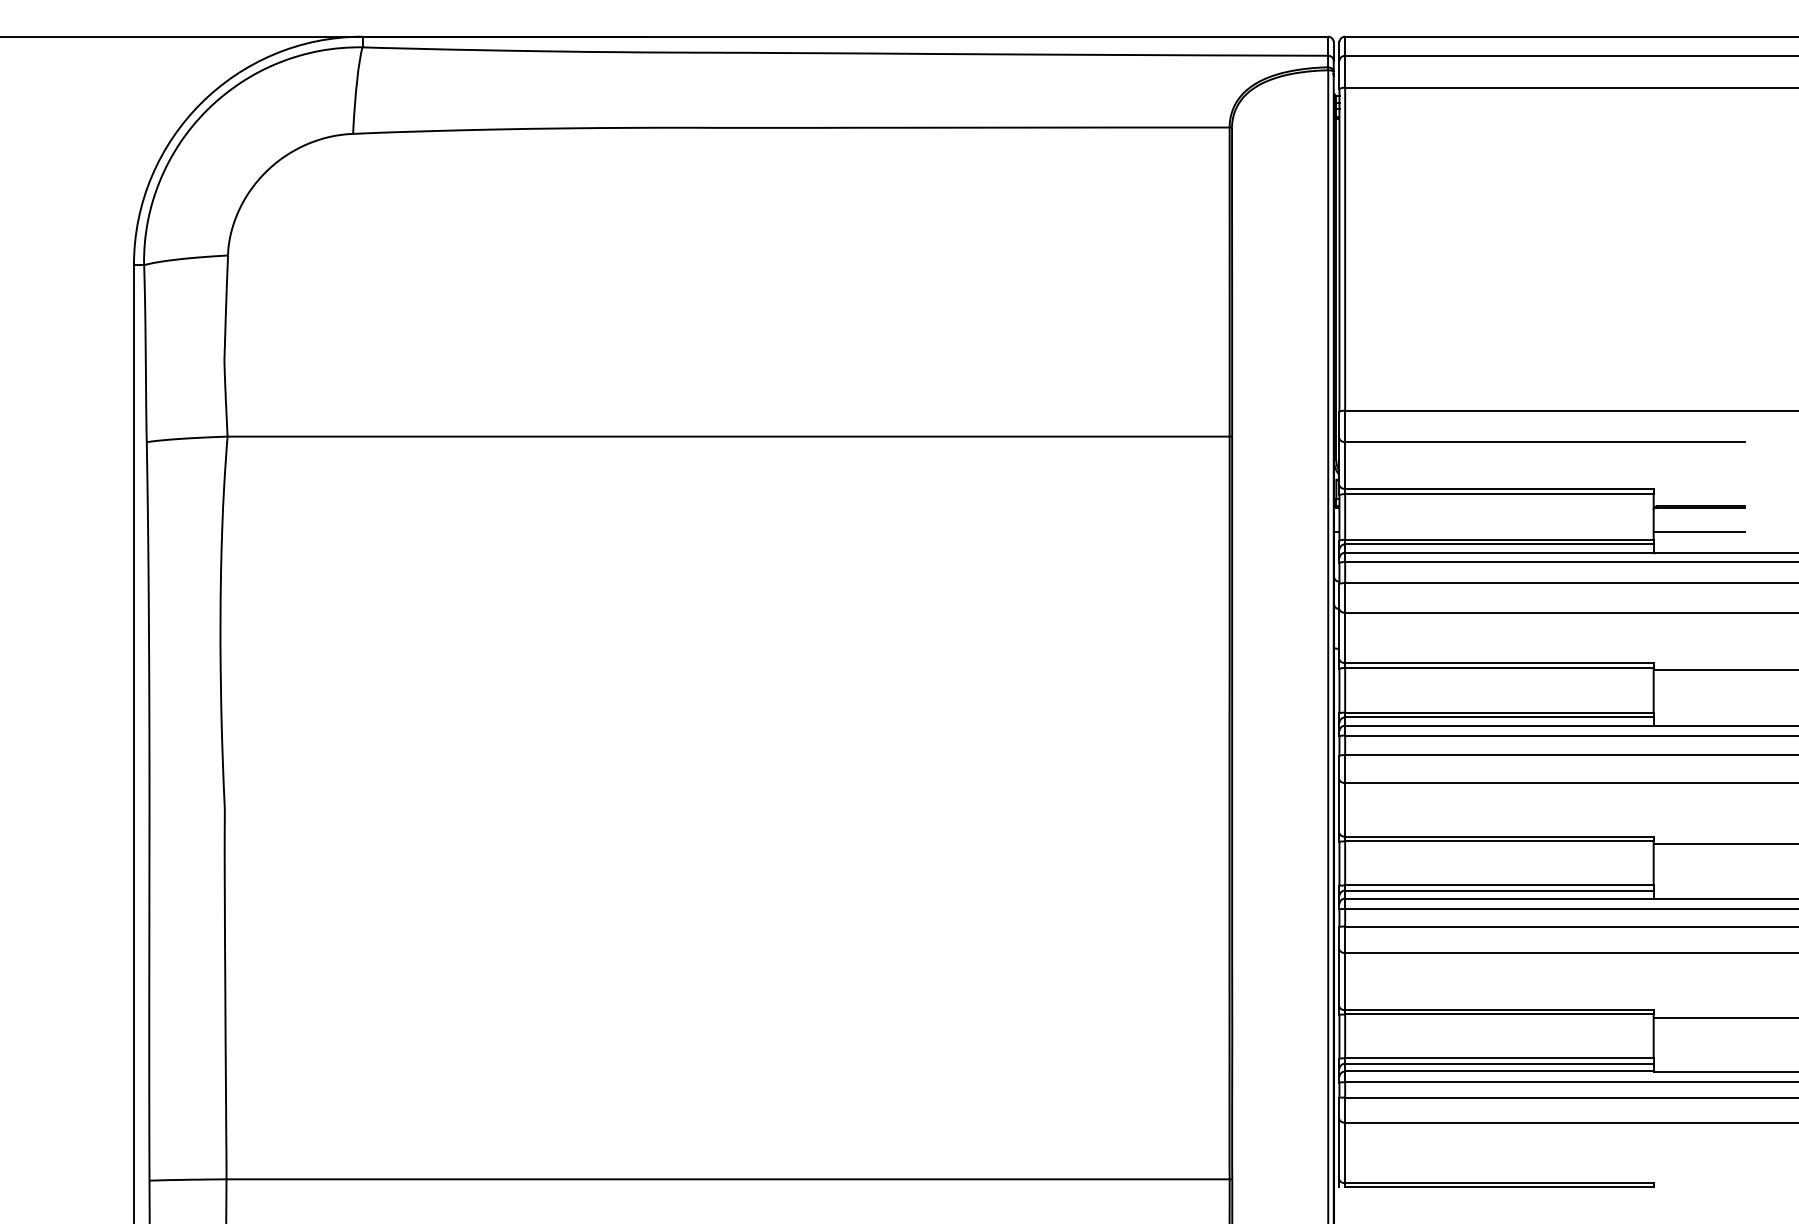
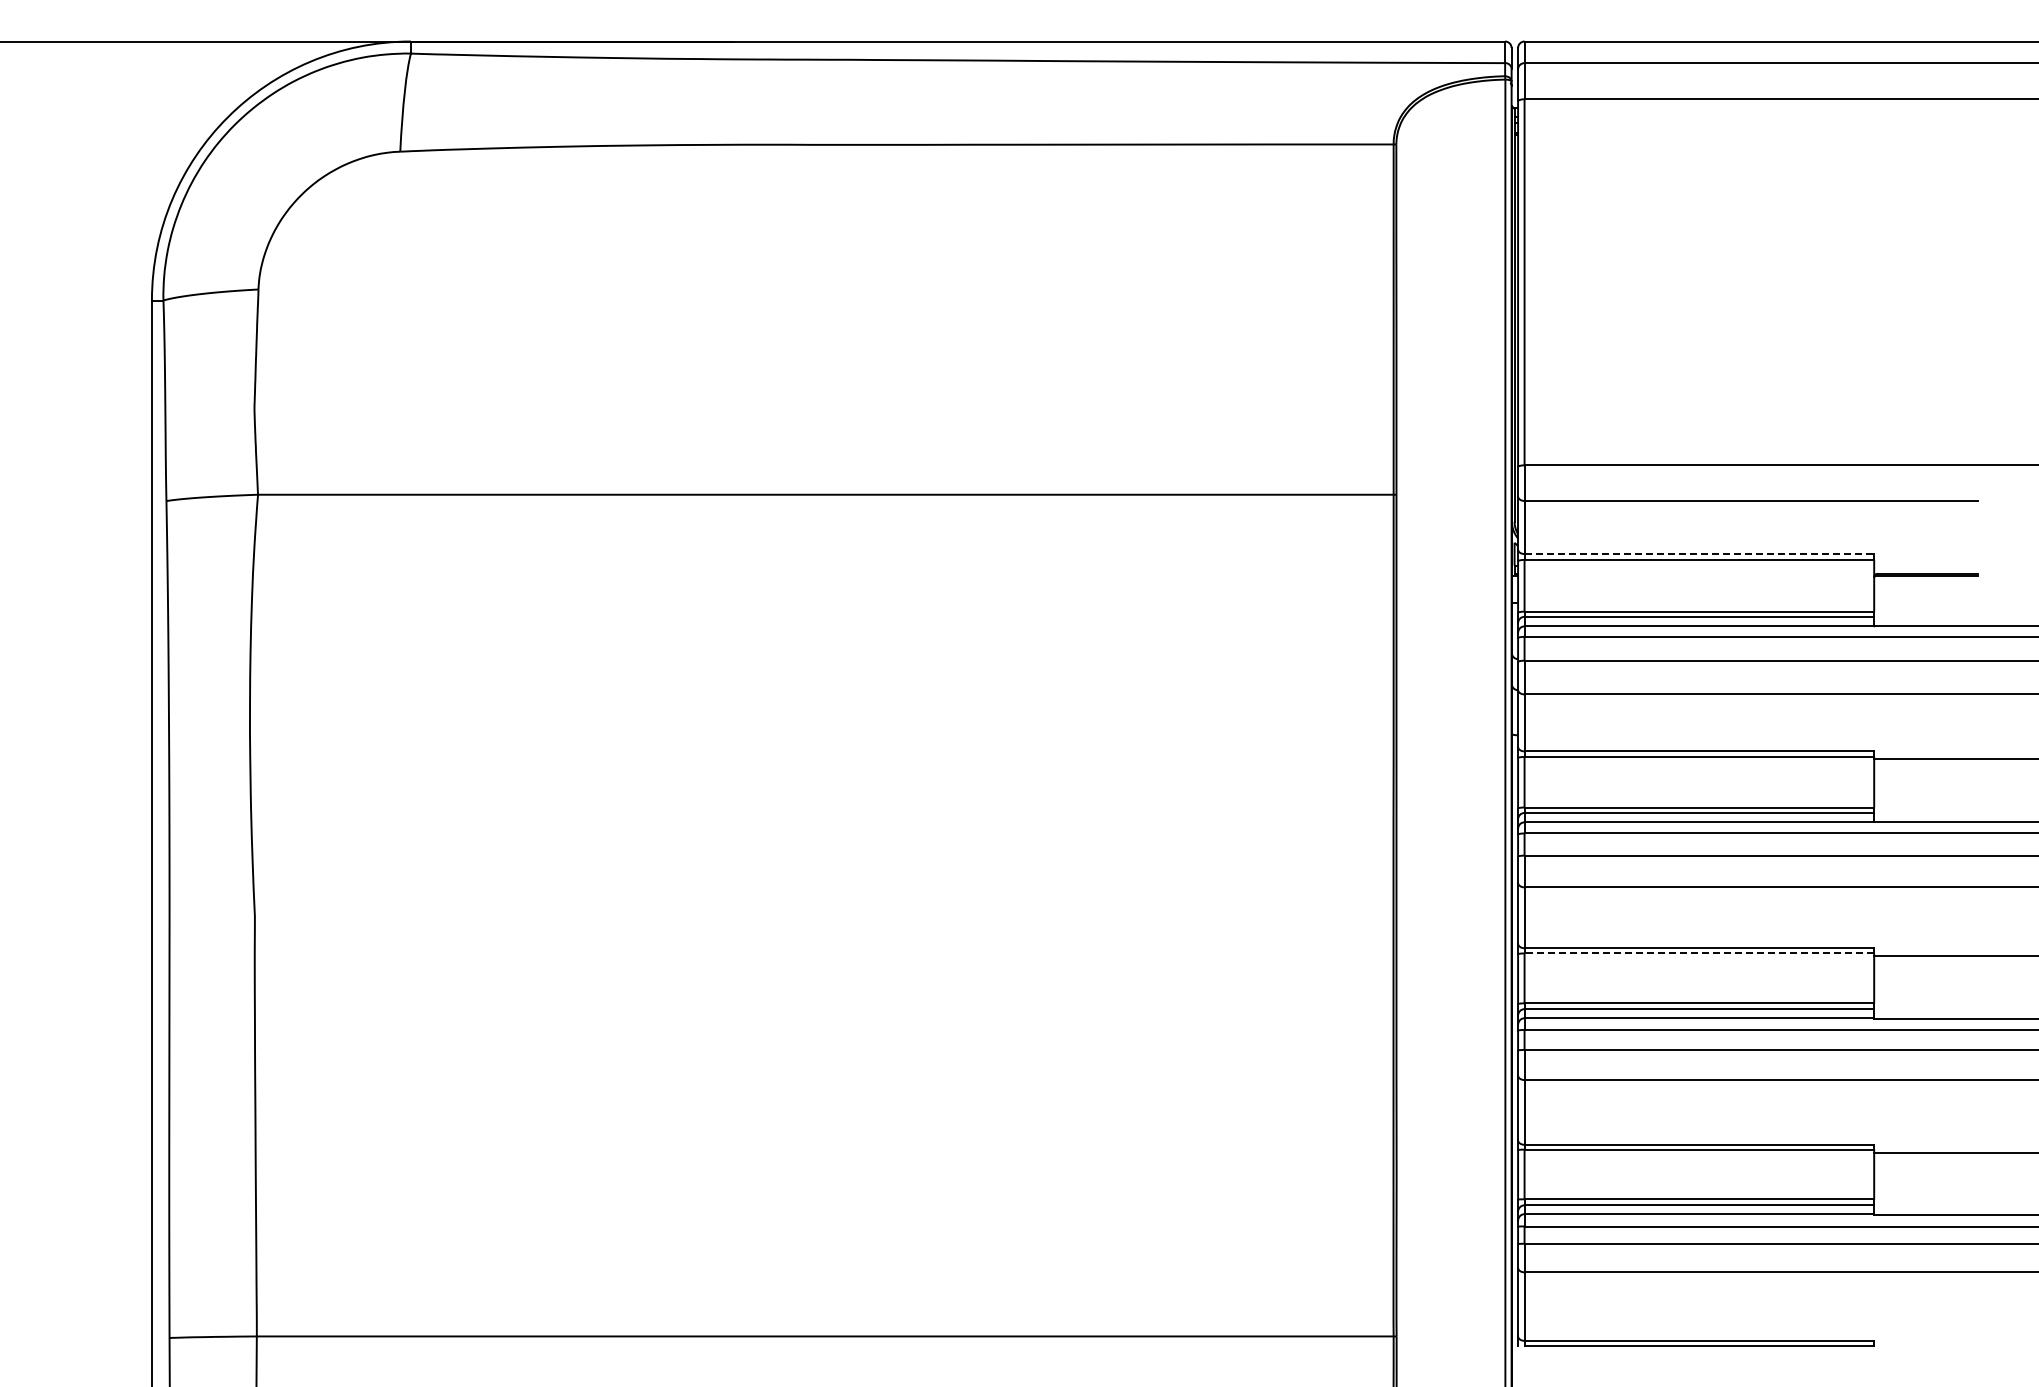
line: (1499, 489) -> (1699, 554), solid -> dashed
line: (1698, 532) -> (1925, 603), removed
line: (1499, 841) -> (1699, 953), solid -> dashed

